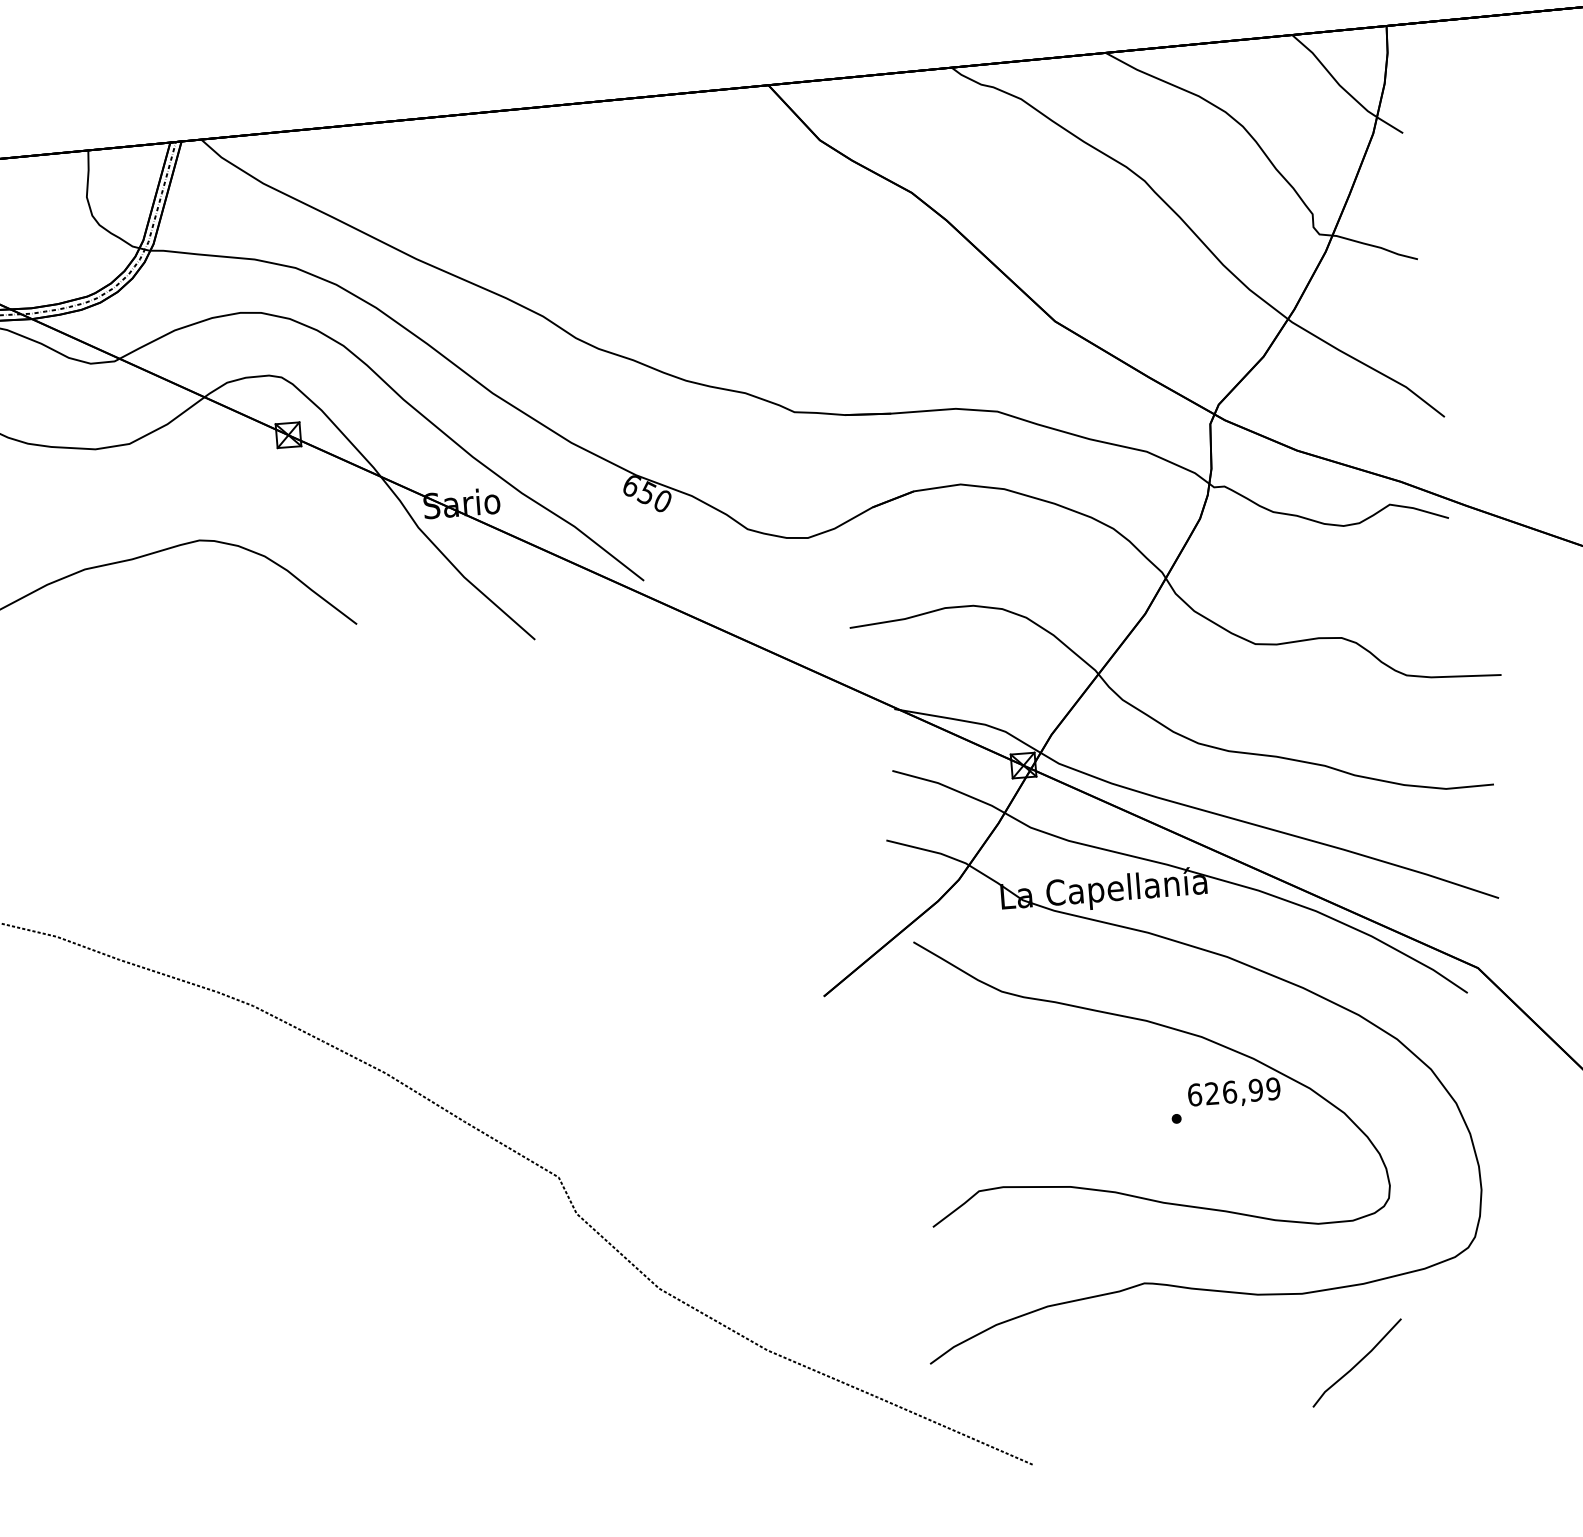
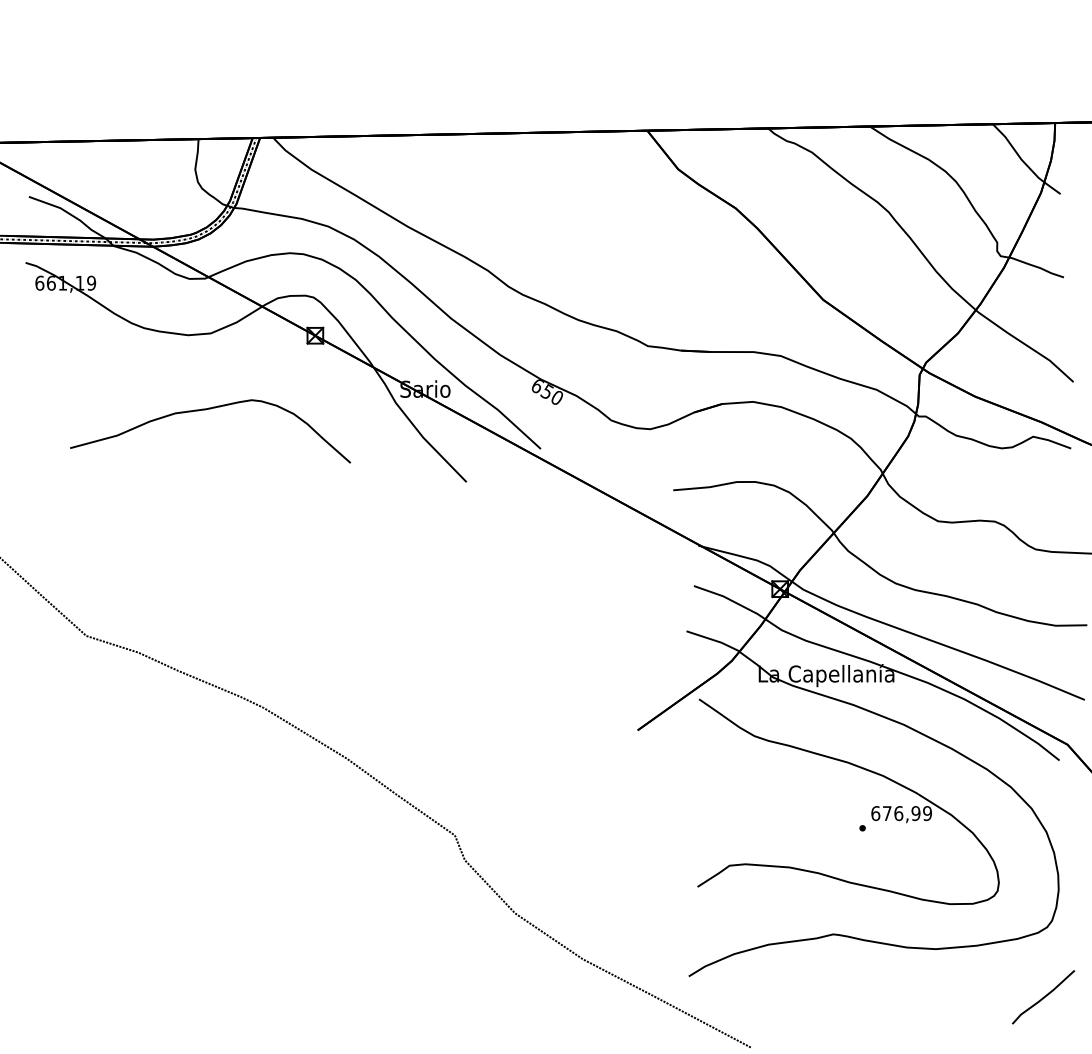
text: (1211, 1093) -> (886, 813), 626,99 -> 676,99
line: (1357, 1363) -> (1043, 997), moved

